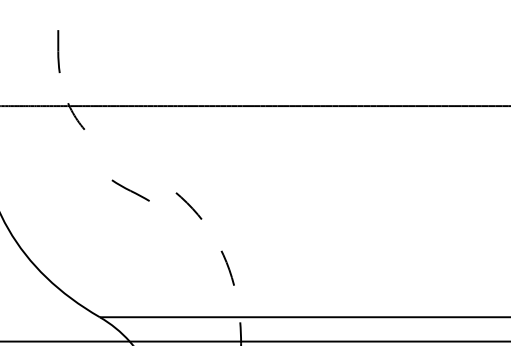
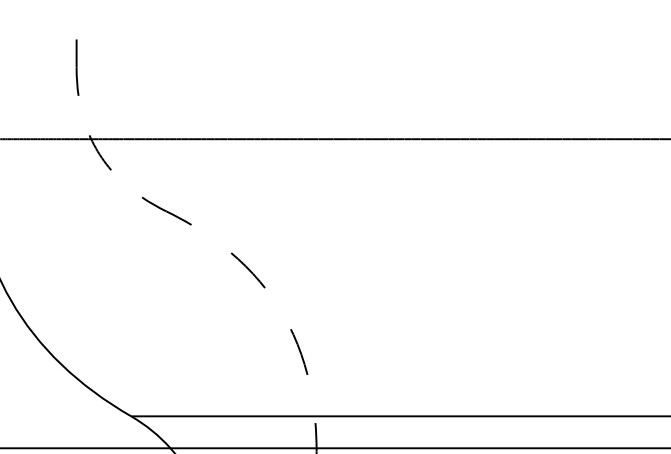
line: (130, 190) -> (166, 210), moved

